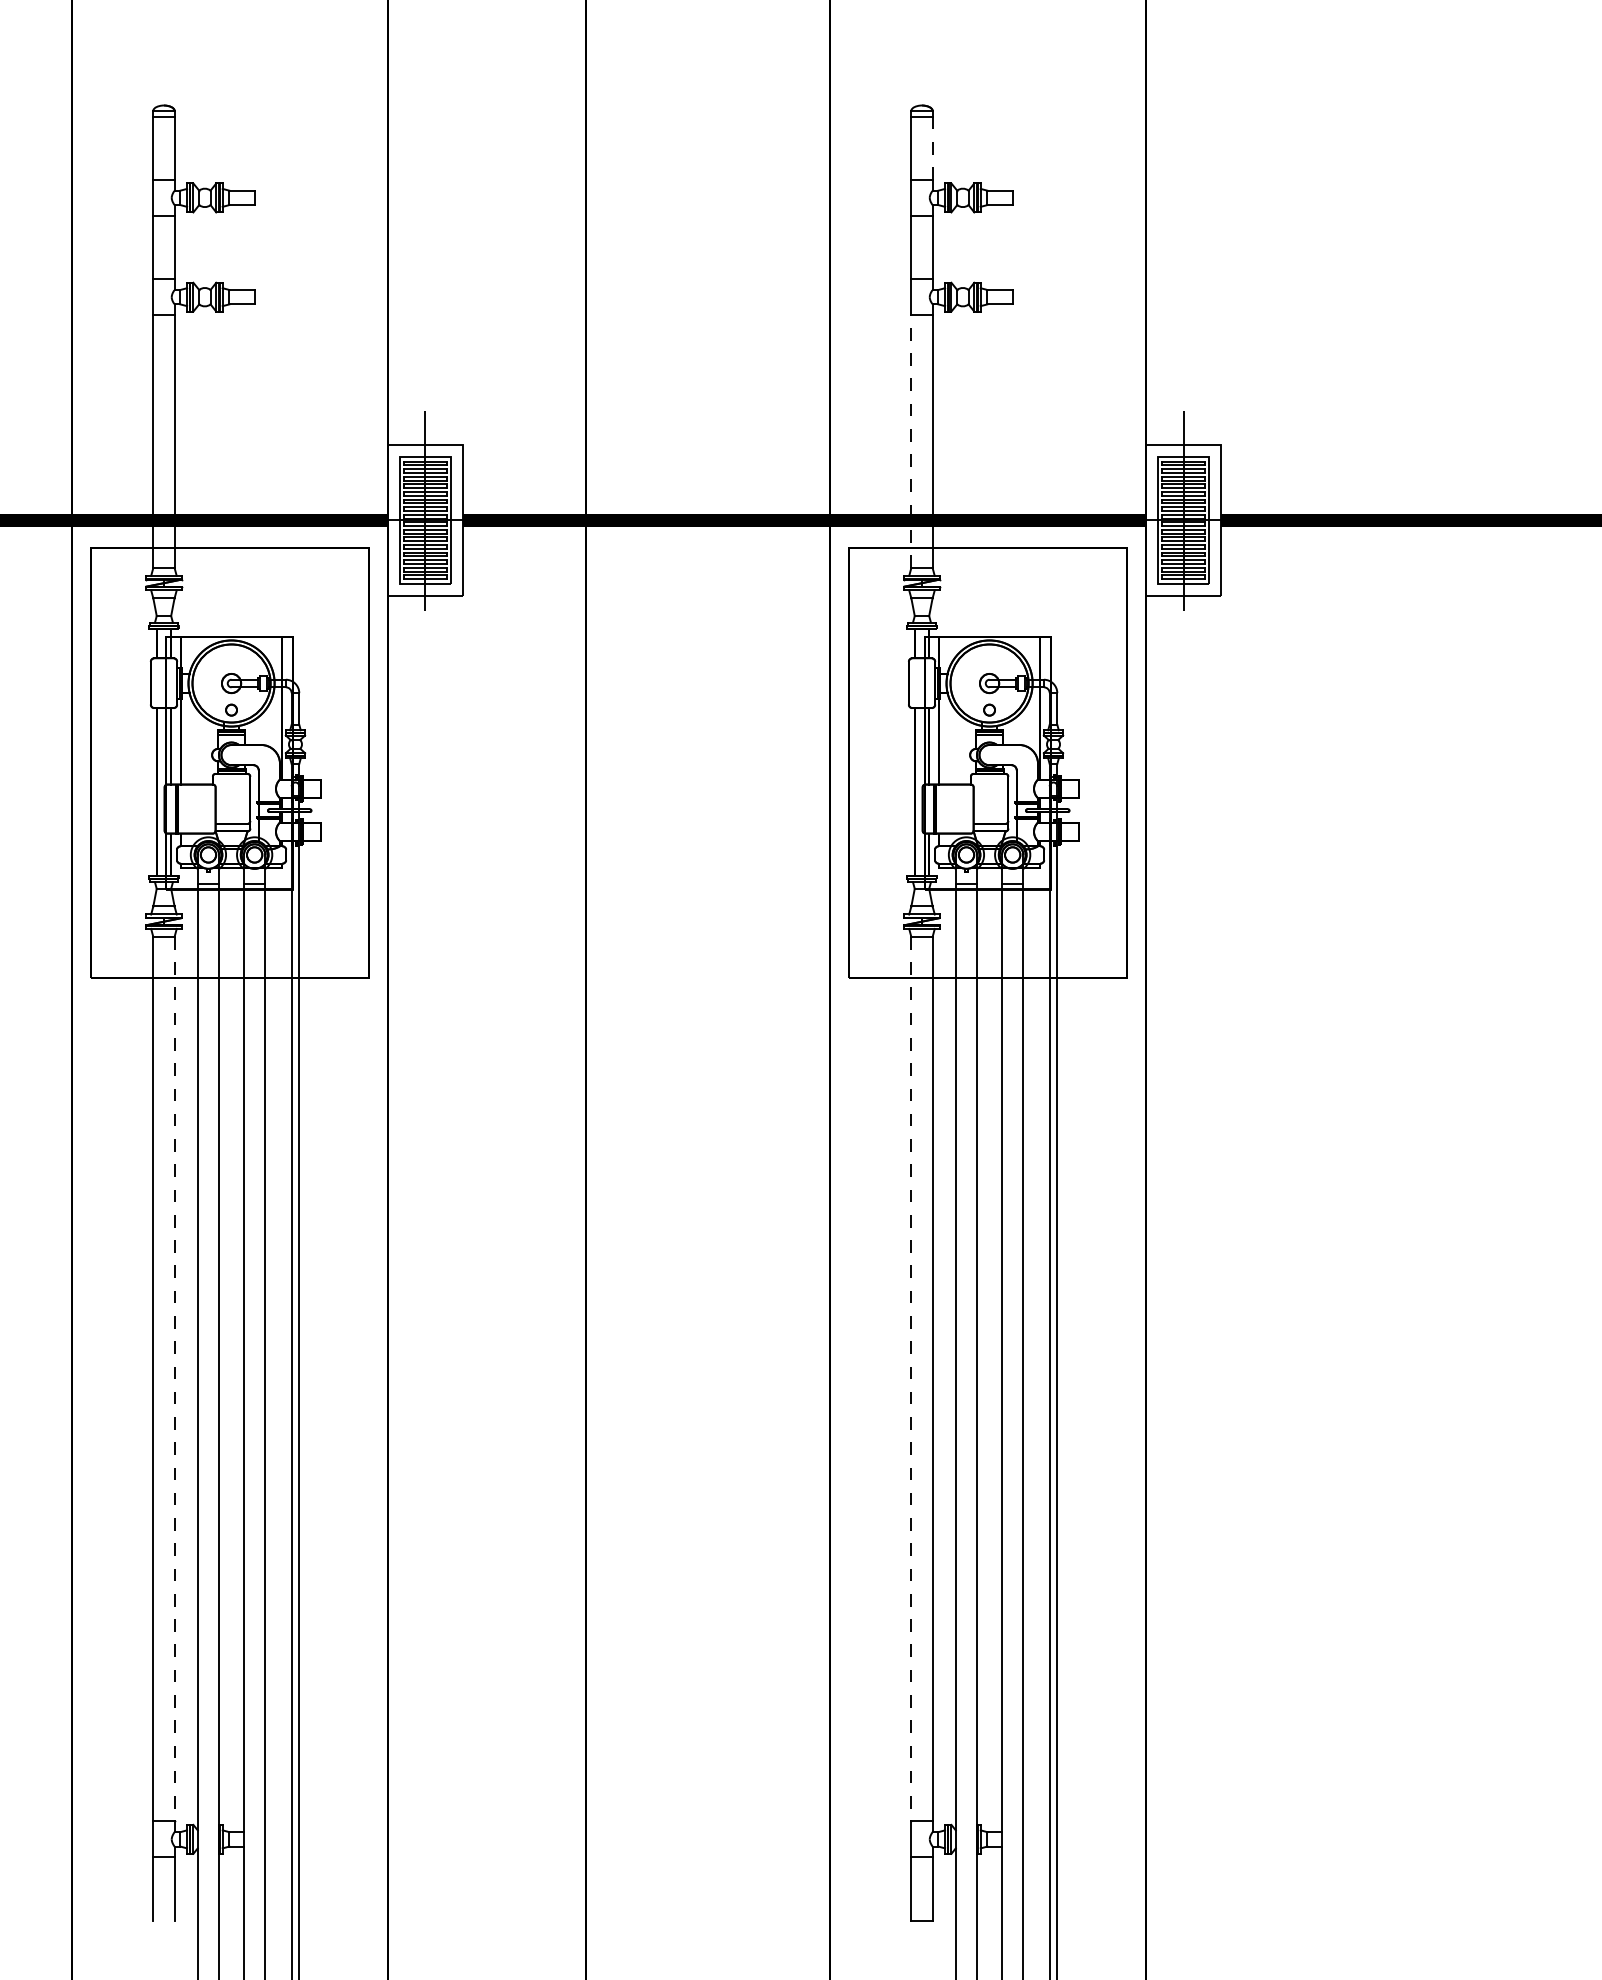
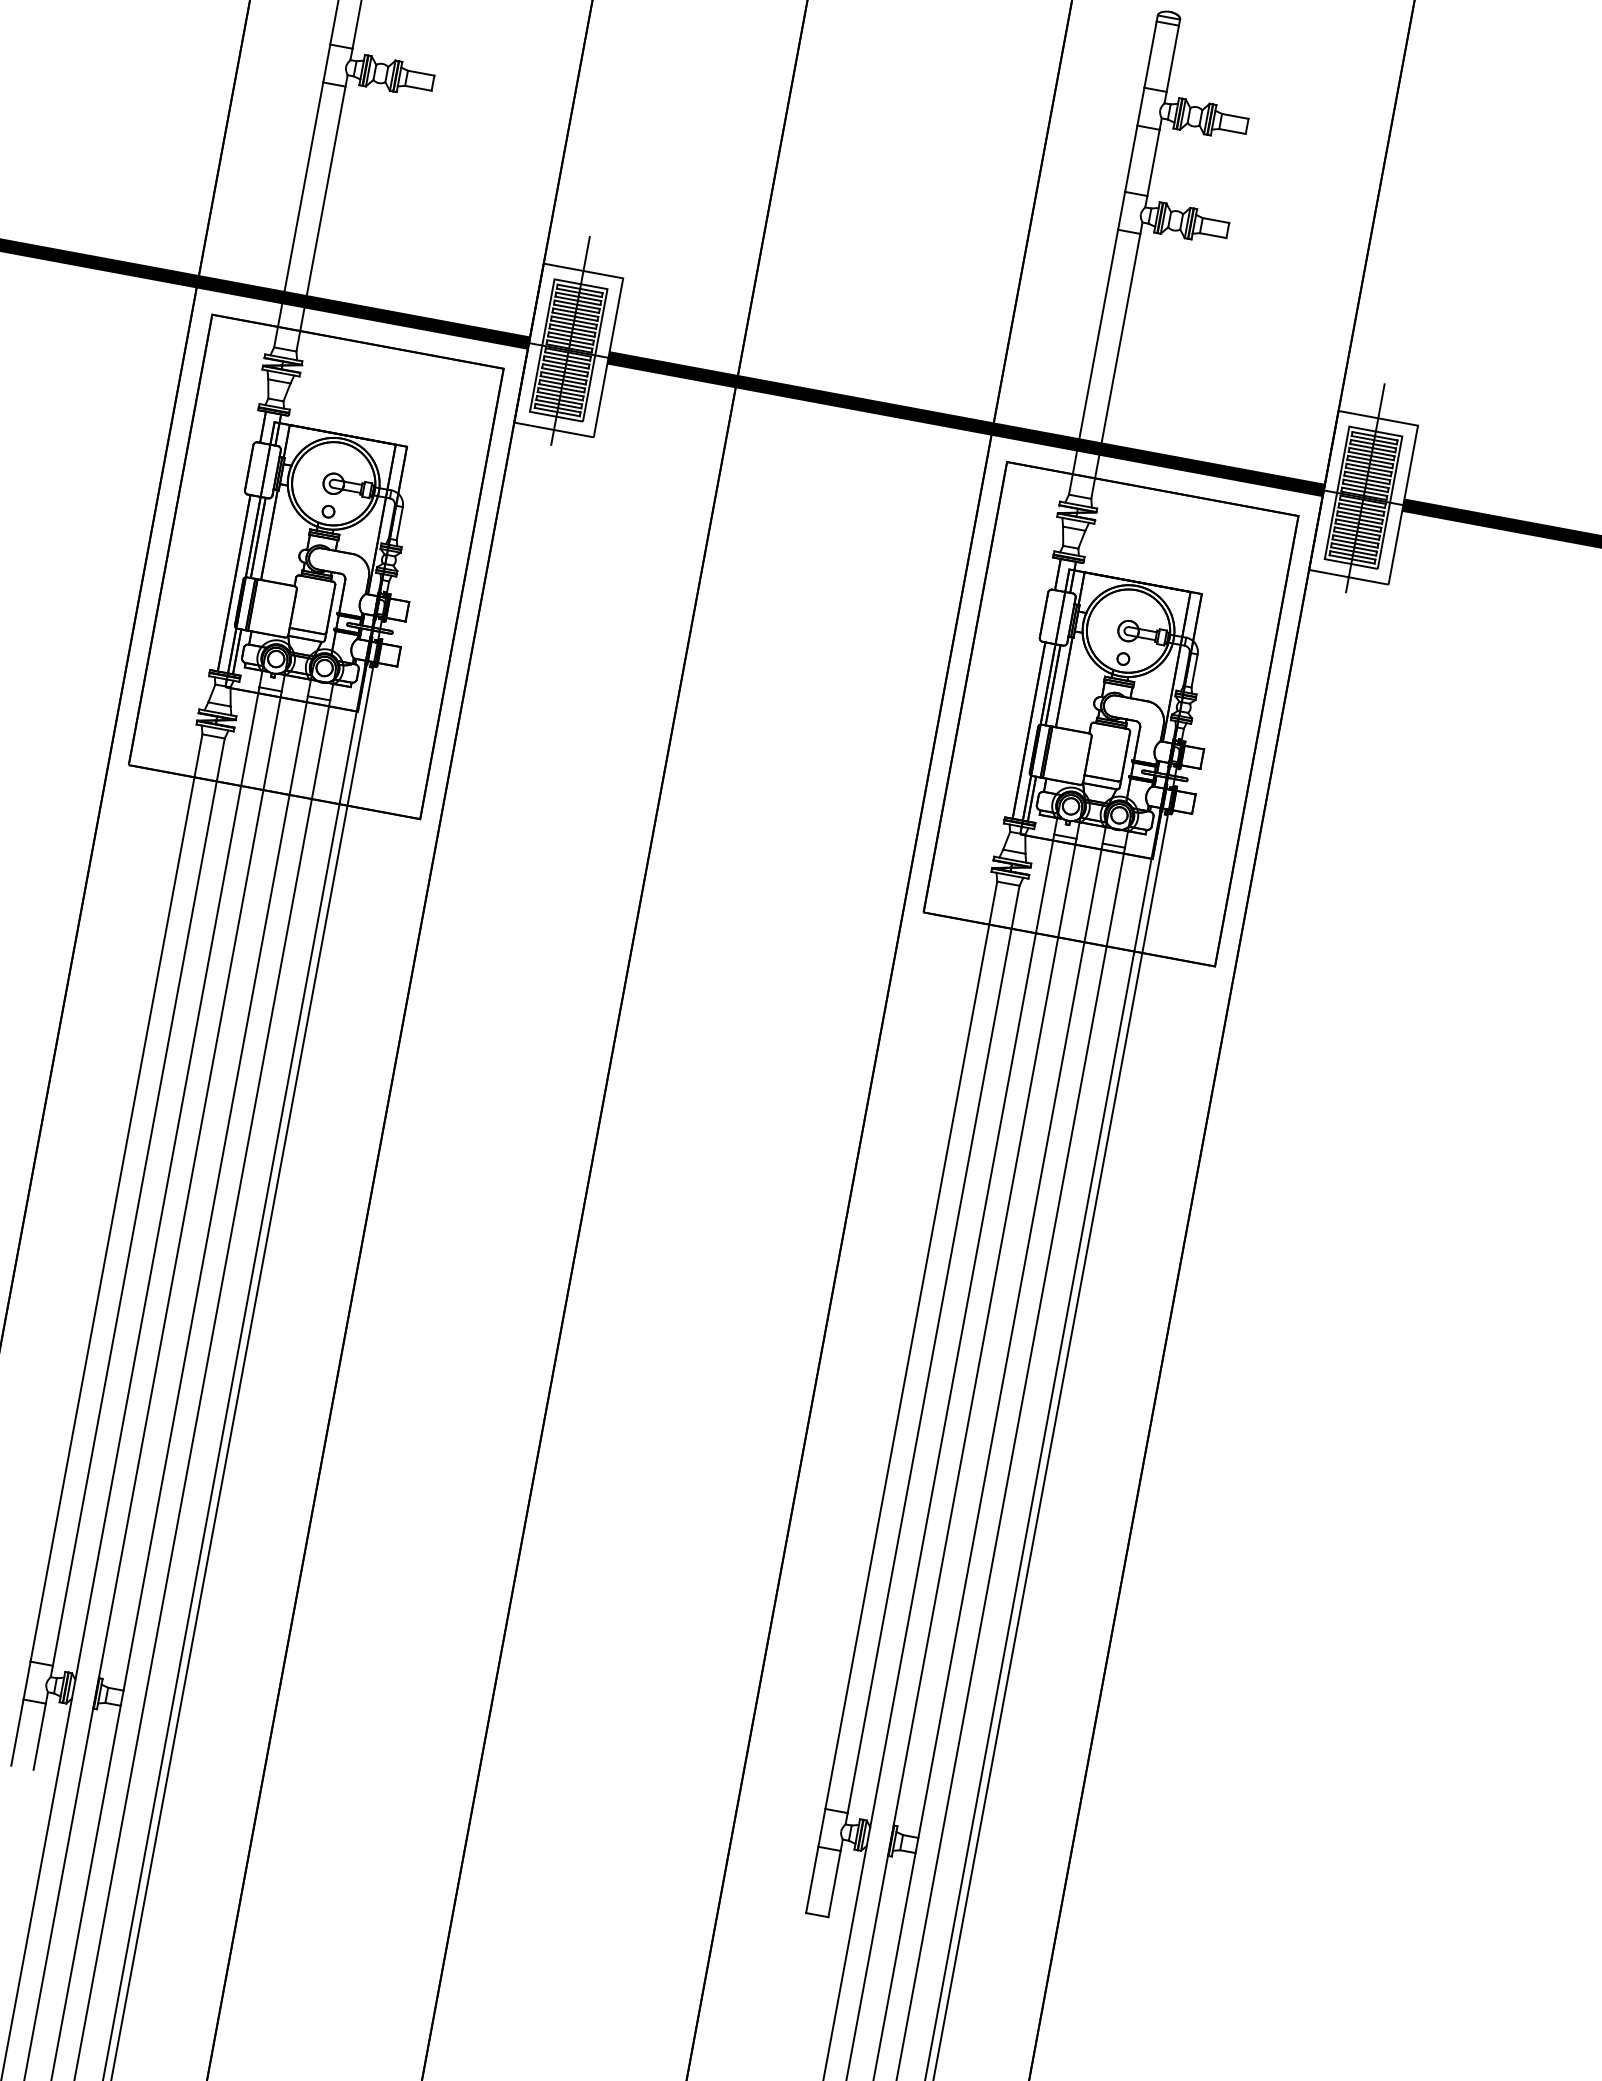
line: (932, 148) -> (1172, 59), dashed -> solid
line: (911, 441) -> (1093, 362), dashed -> solid
line: (174, 1379) -> (138, 1202), dashed -> solid
line: (911, 1379) -> (911, 1345), dashed -> solid

